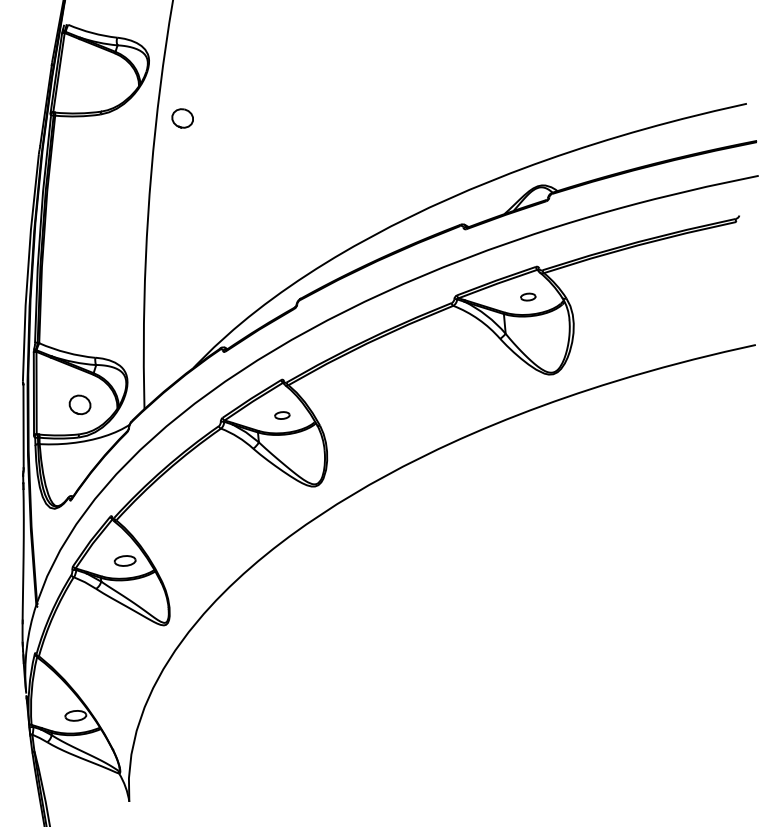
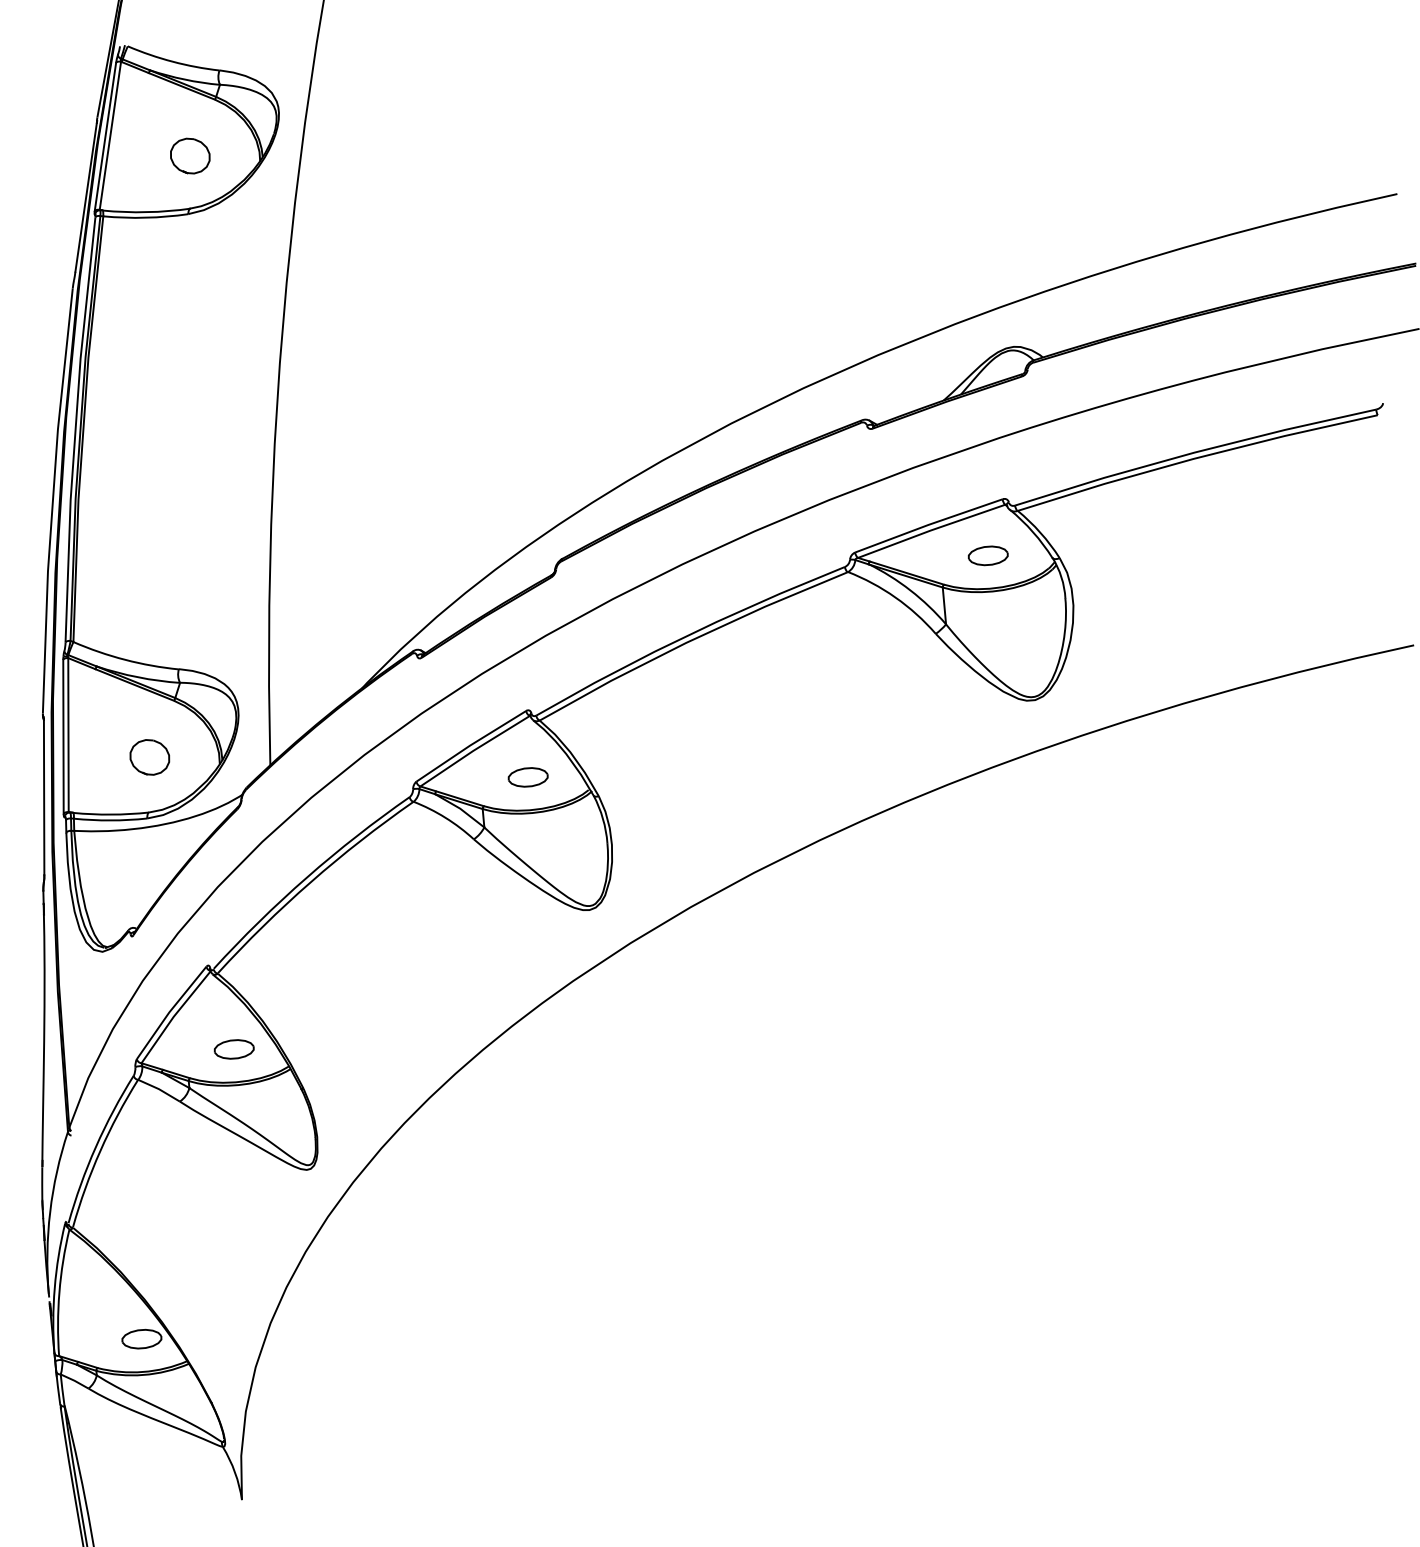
part: (182, 118) -> (189, 156), moved
part: (528, 296) -> (988, 554), size x1.43
part: (282, 415) -> (528, 777), size x1.43

